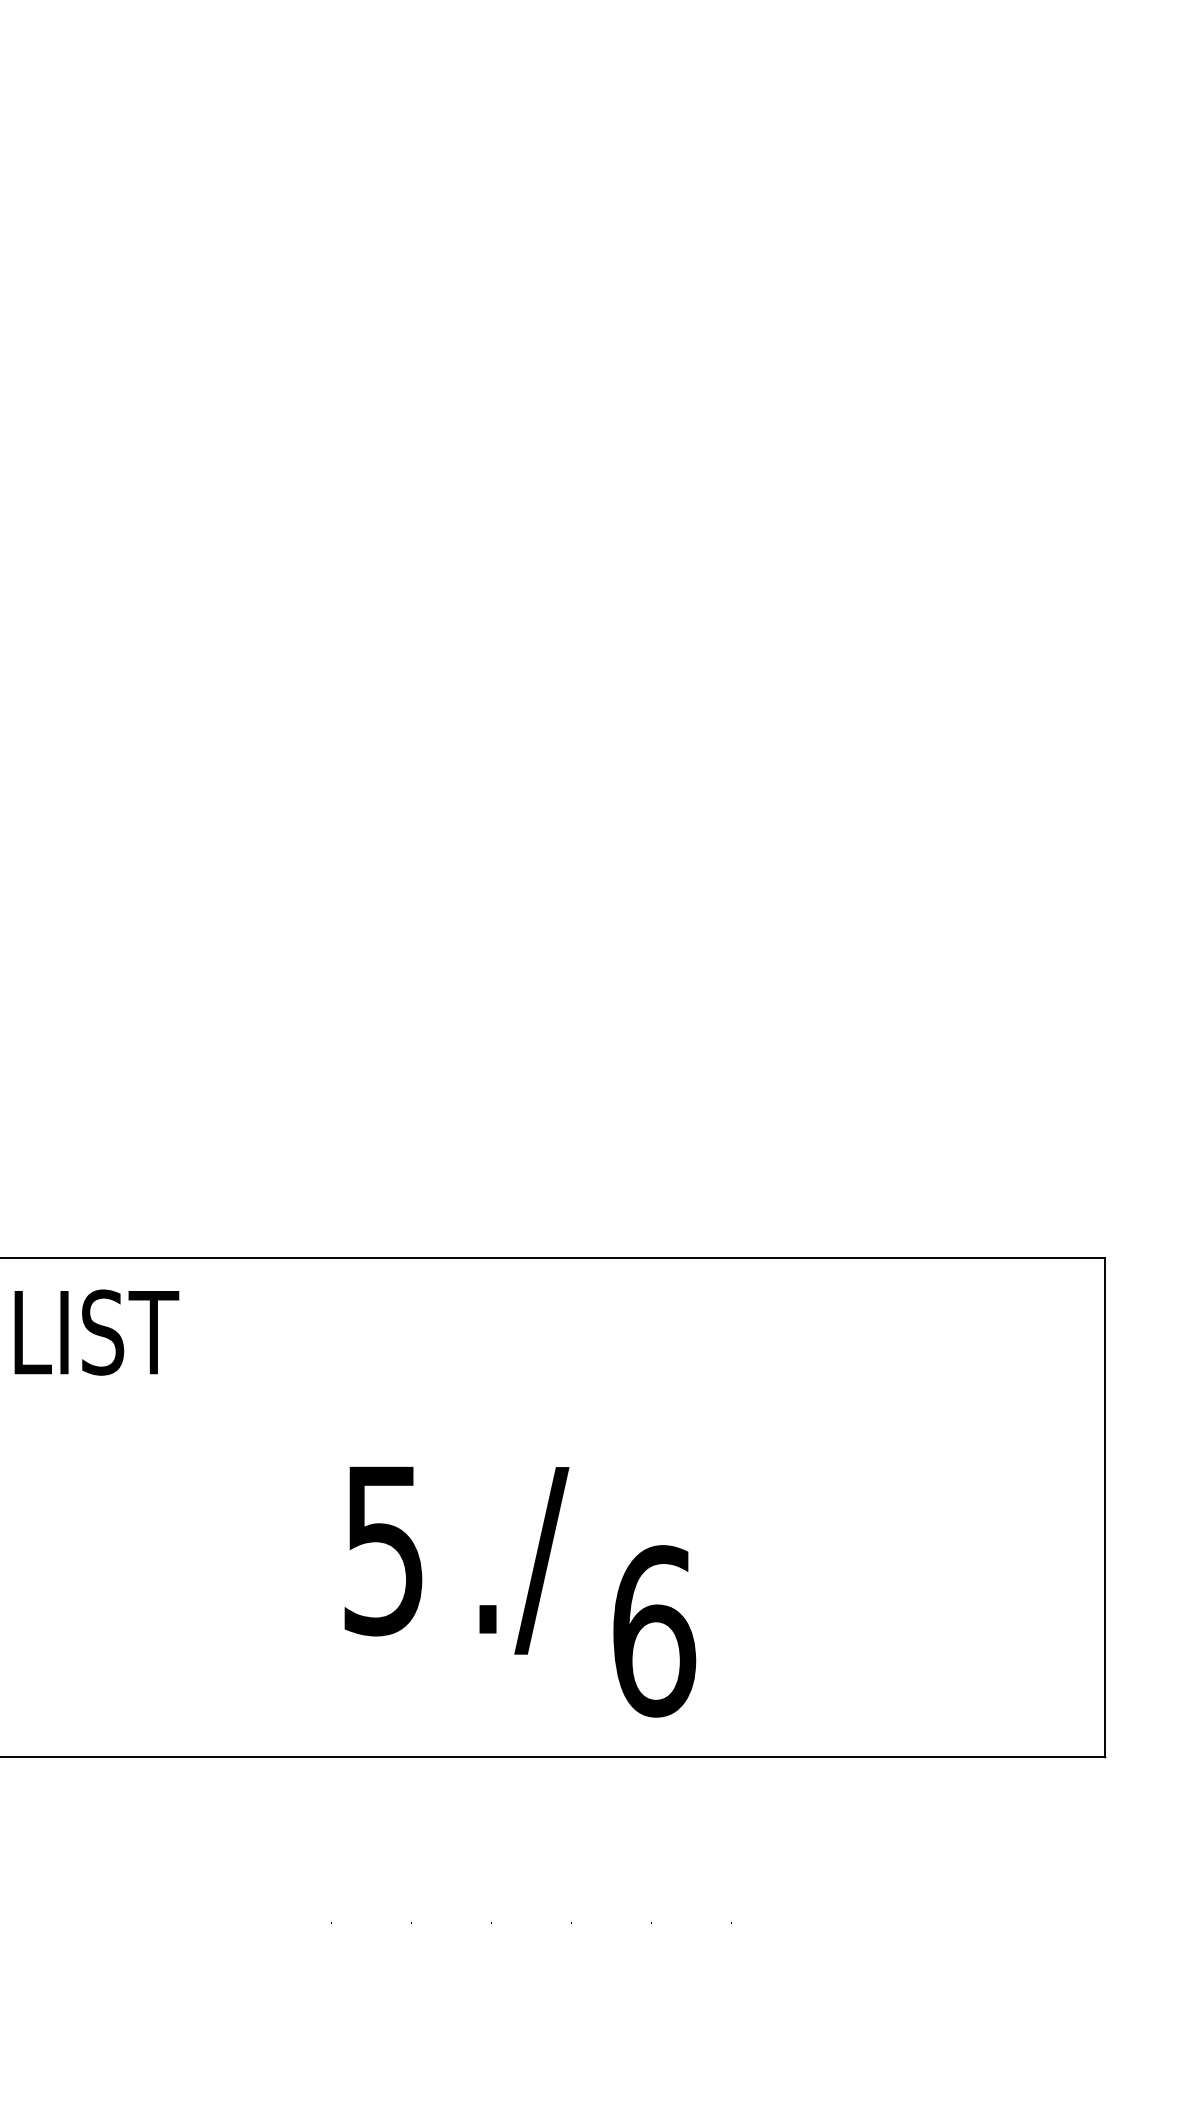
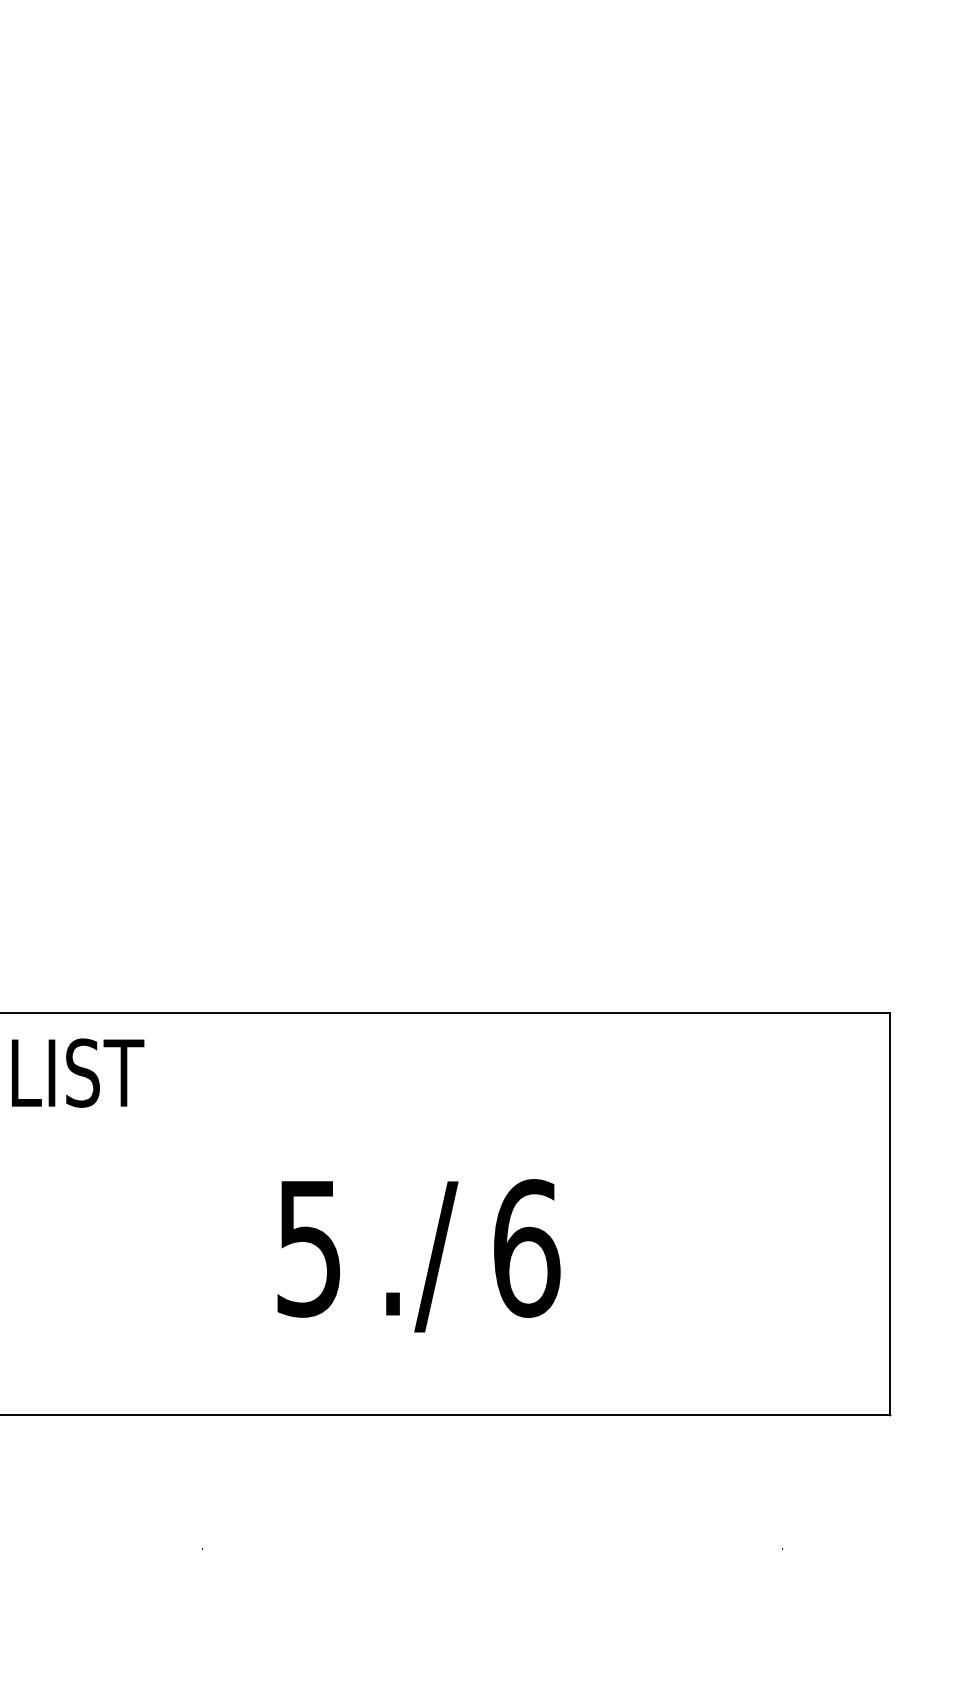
text: (654, 1631) -> (527, 1248), moved

